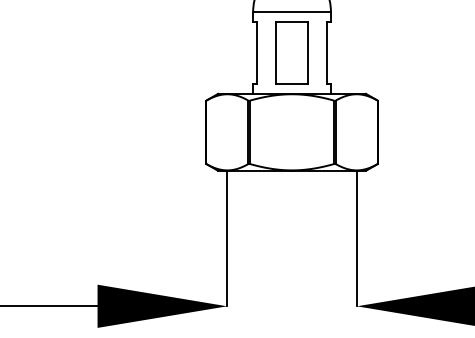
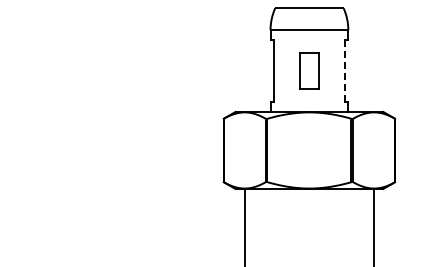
part: (291, 52) -> (308, 70), size x0.6
line: (327, 52) -> (344, 70), solid -> dashed

